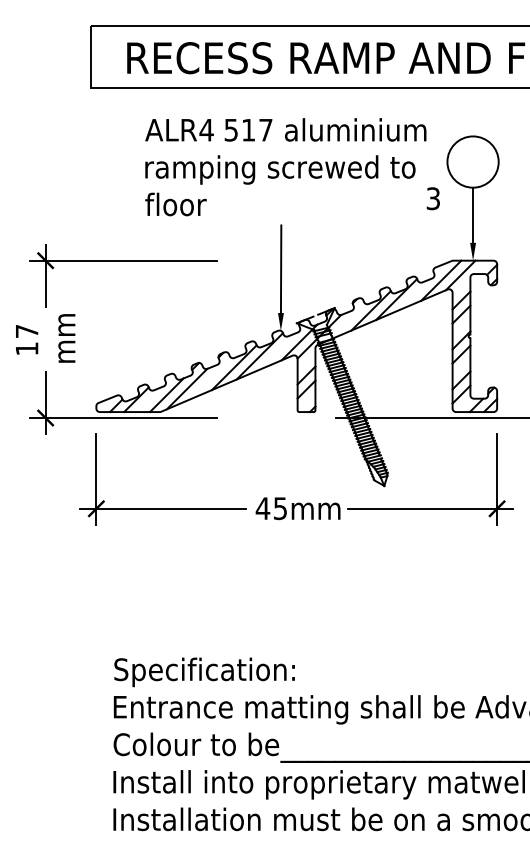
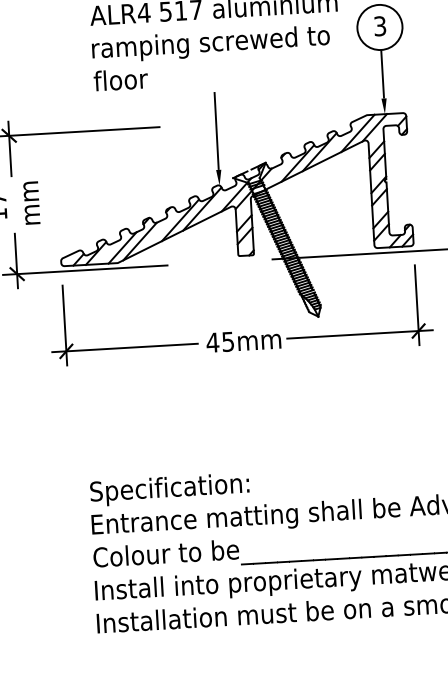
text: (432, 198) -> (379, 26), moved

